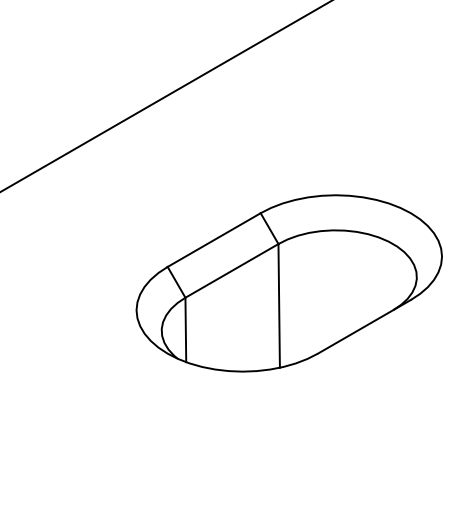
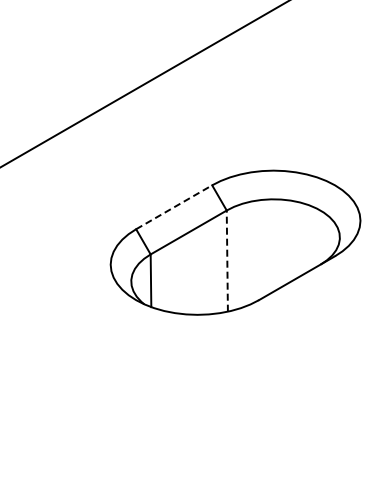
line: (214, 240) -> (174, 207), solid -> dashed
line: (279, 306) -> (227, 261), solid -> dashed

